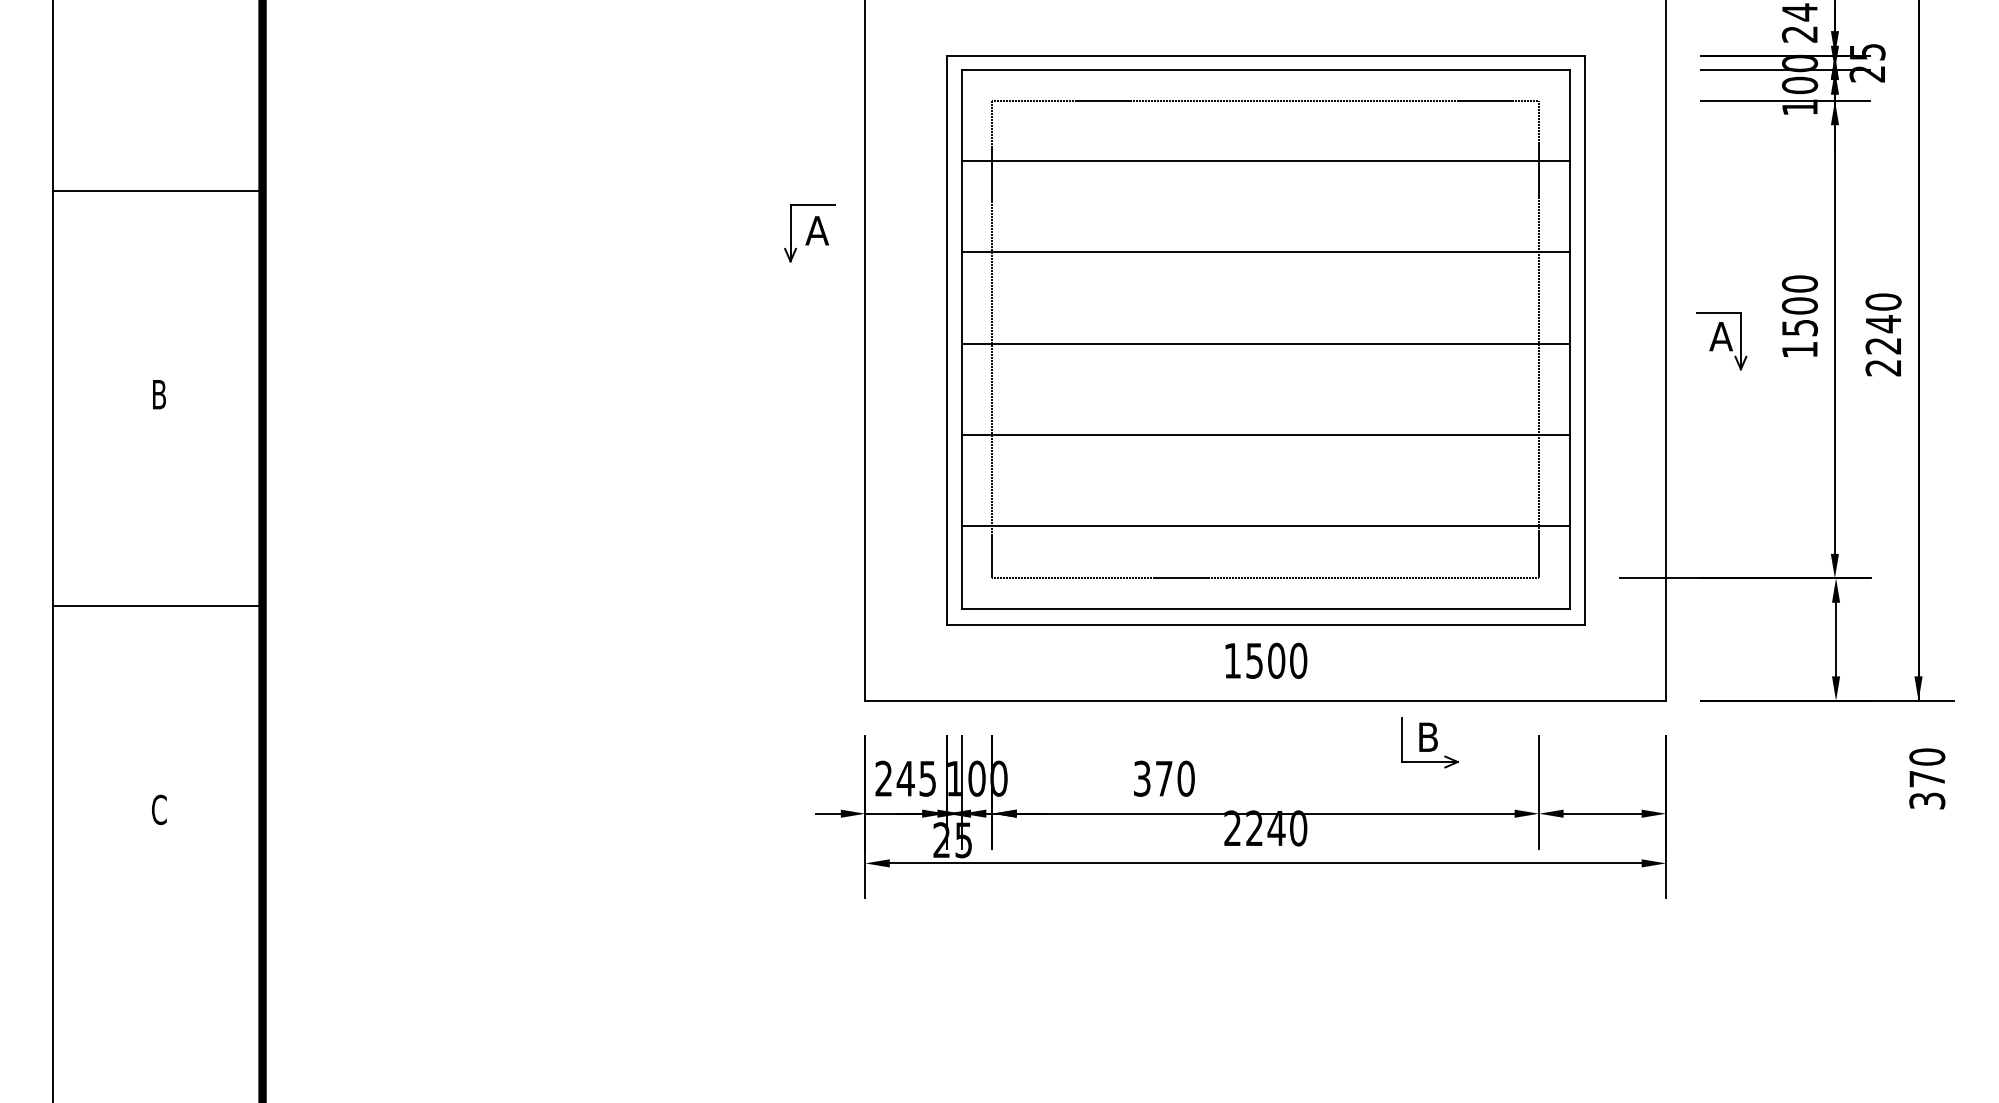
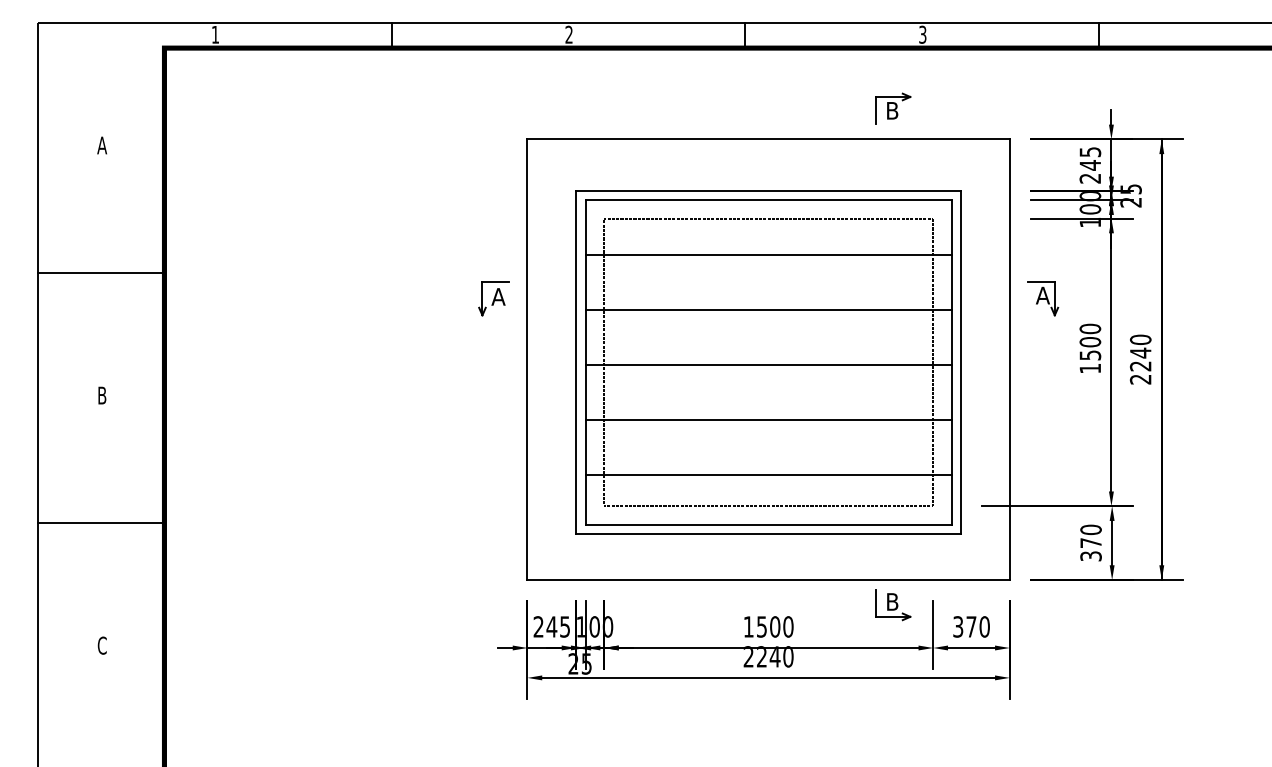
part: (1722, 341) -> (1043, 298), moved
text: (1265, 660) -> (768, 626), moved
part: (1429, 743) -> (893, 605), moved
text: (1164, 778) -> (971, 626), moved
text: (1926, 778) -> (1090, 542), moved

